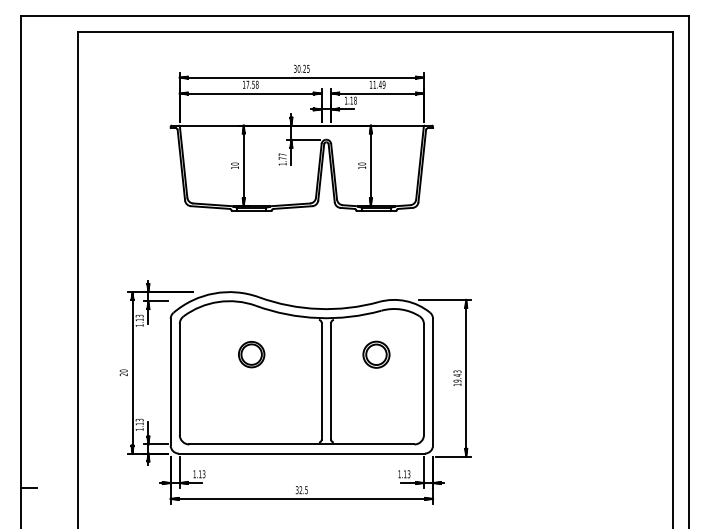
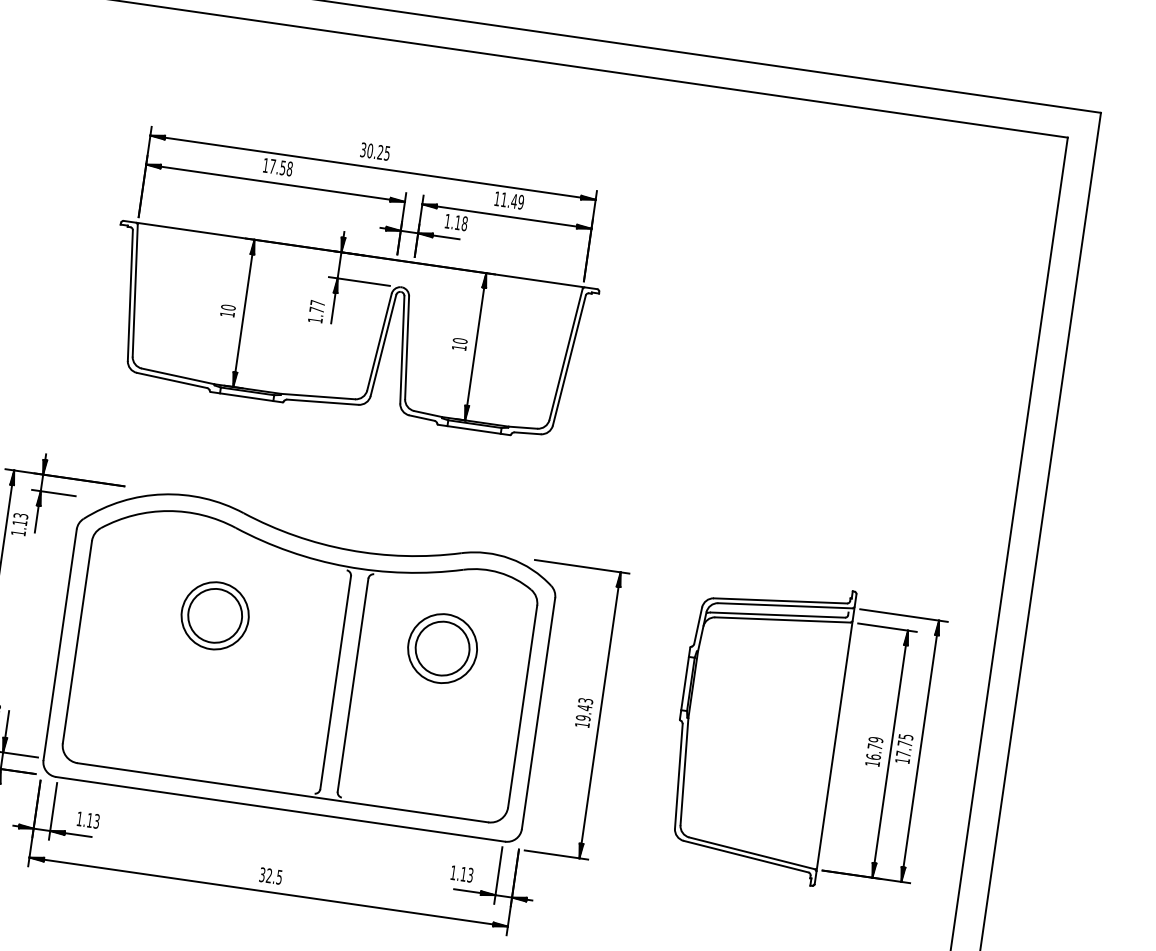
part: (301, 137) -> (356, 276), moved
part: (251, 354) -> (214, 615), size x1.43
part: (376, 354) -> (442, 648), size x1.43
part: (577, 372) -> (804, 733), added

